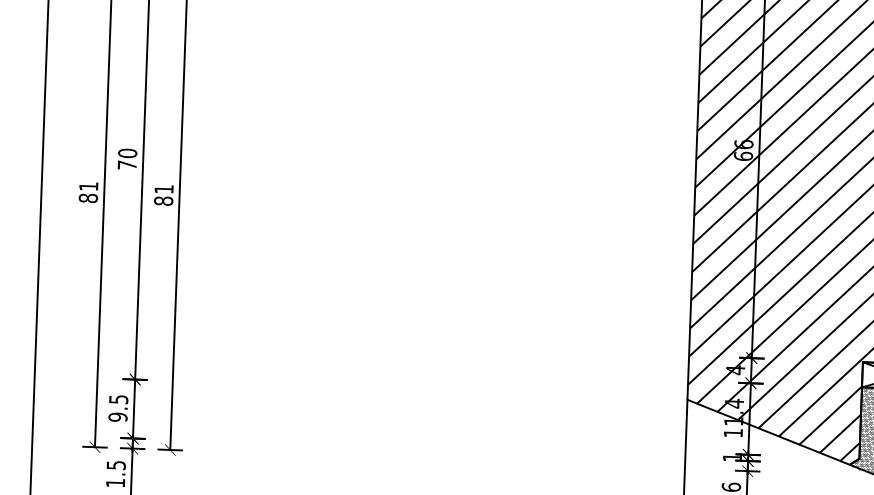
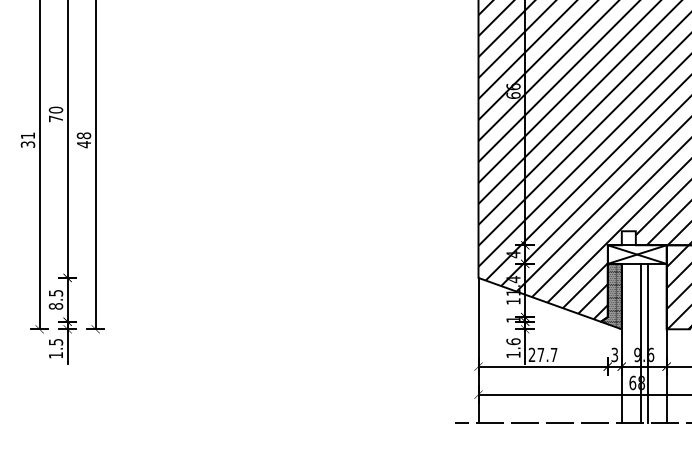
text: (163, 195) -> (83, 140), 81 -> 48
text: (89, 198) -> (28, 144), 81 -> 31
text: (118, 417) -> (56, 306), 9.5 -> 8.5

